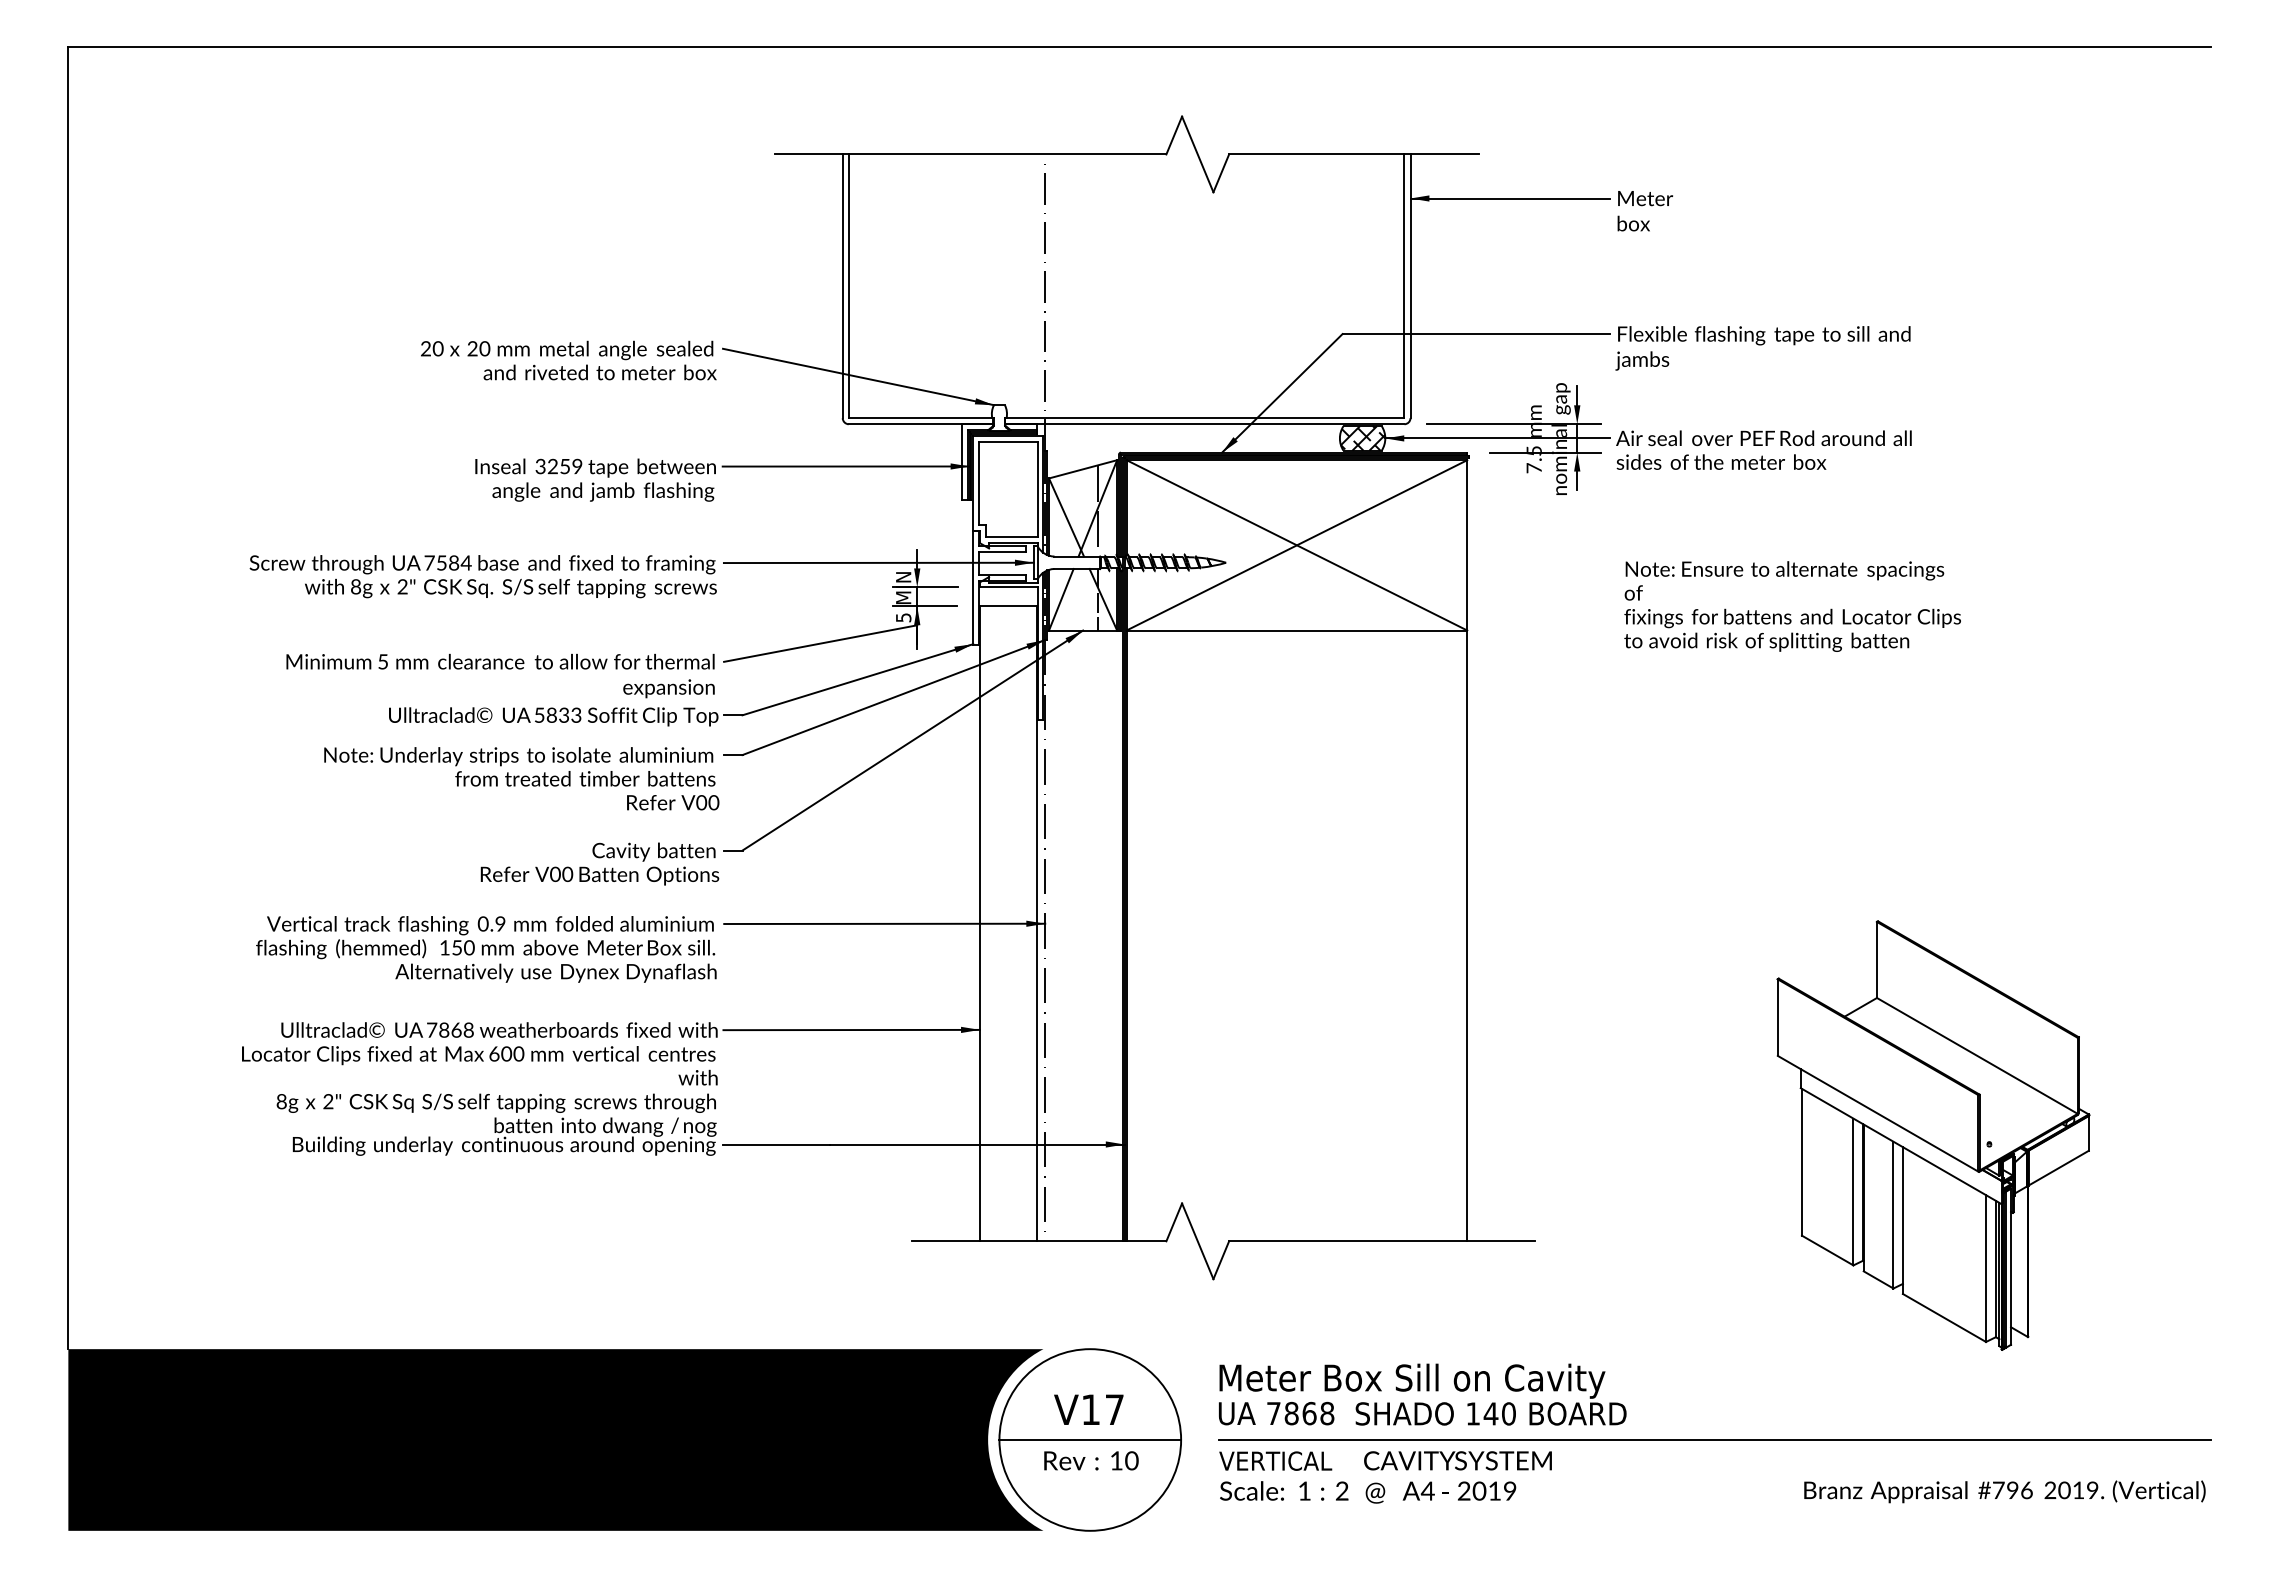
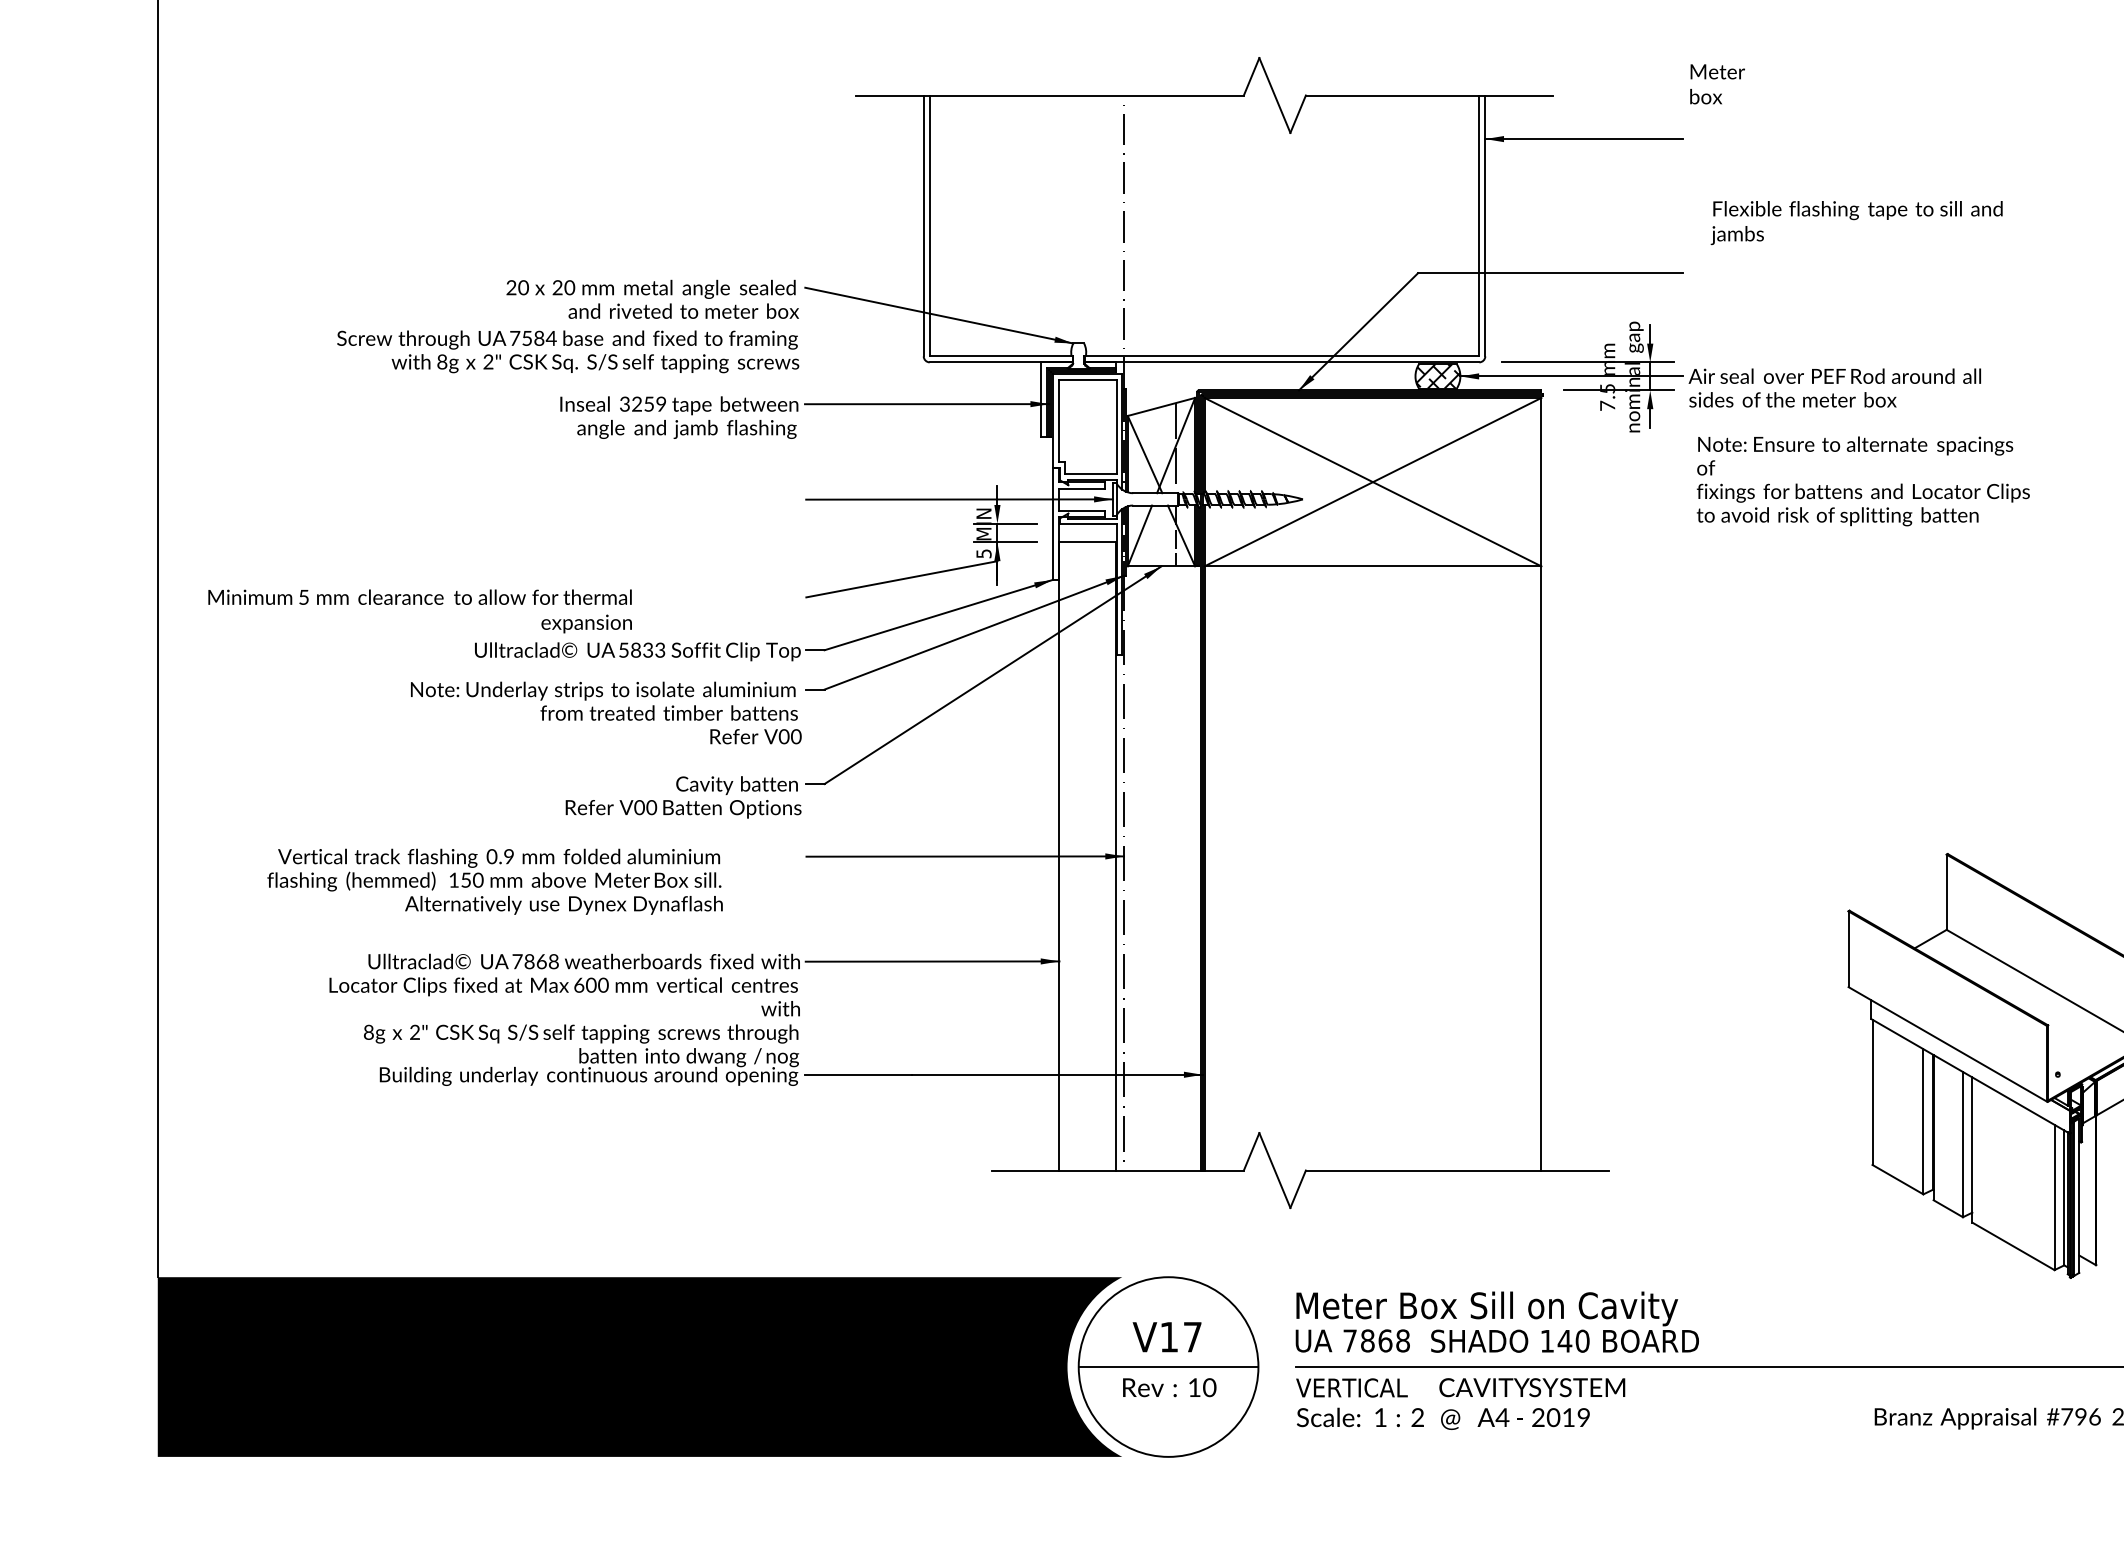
text: (1644, 211) -> (1716, 84), moved
text: (1762, 348) -> (1856, 223), moved
text: (482, 576) -> (567, 351), moved
text: (1792, 606) -> (1863, 481), moved
text: (500, 675) -> (420, 610), moved
text: (486, 949) -> (495, 881), moved

